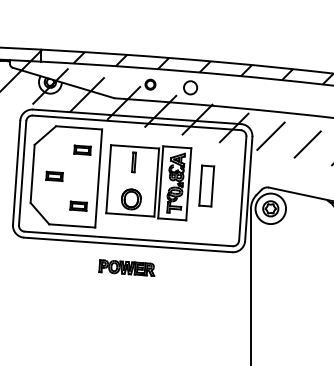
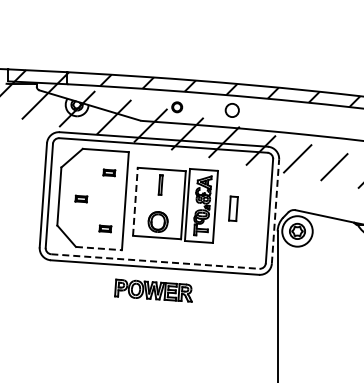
circle: (189, 87) -> (231, 110), moved
part: (82, 149) -> (109, 172), size x0.7
part: (54, 175) -> (81, 198), size x0.7
line: (108, 178) -> (135, 201), solid -> dashed
part: (206, 185) -> (233, 208), size x0.6
line: (248, 188) -> (275, 211), solid -> dashed
part: (78, 205) -> (105, 228), size x0.7
line: (72, 225) -> (99, 248), solid -> dashed
line: (128, 238) -> (155, 261), solid -> dashed
part: (126, 267) -> (153, 290), size x1.4

